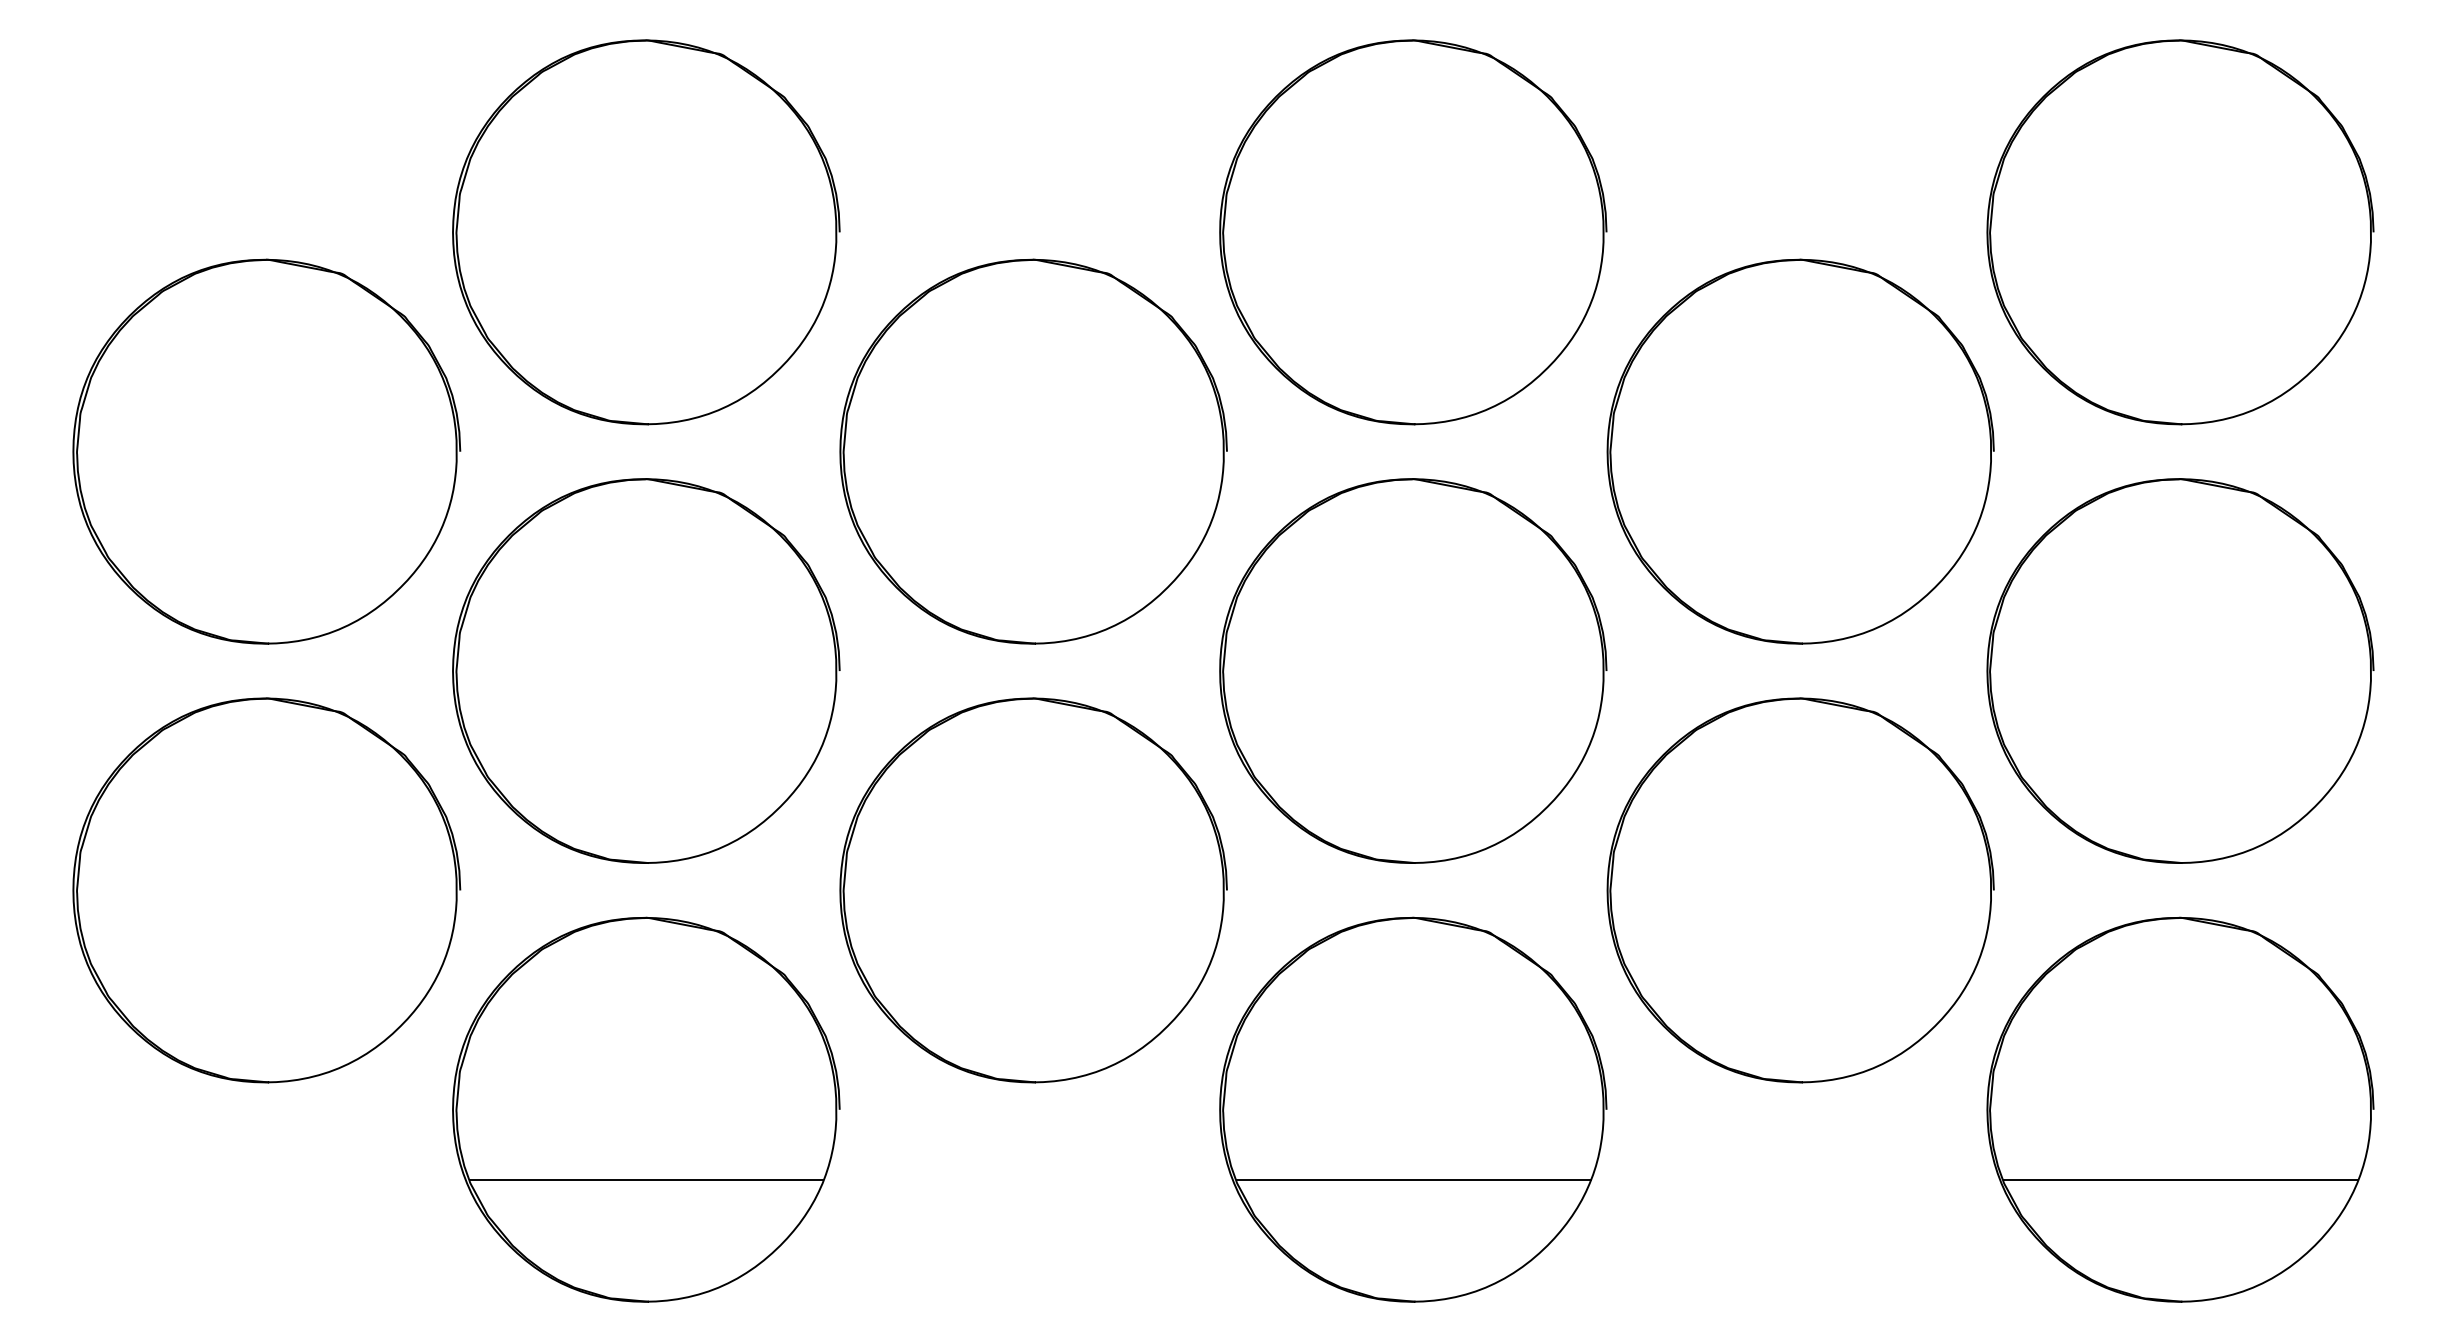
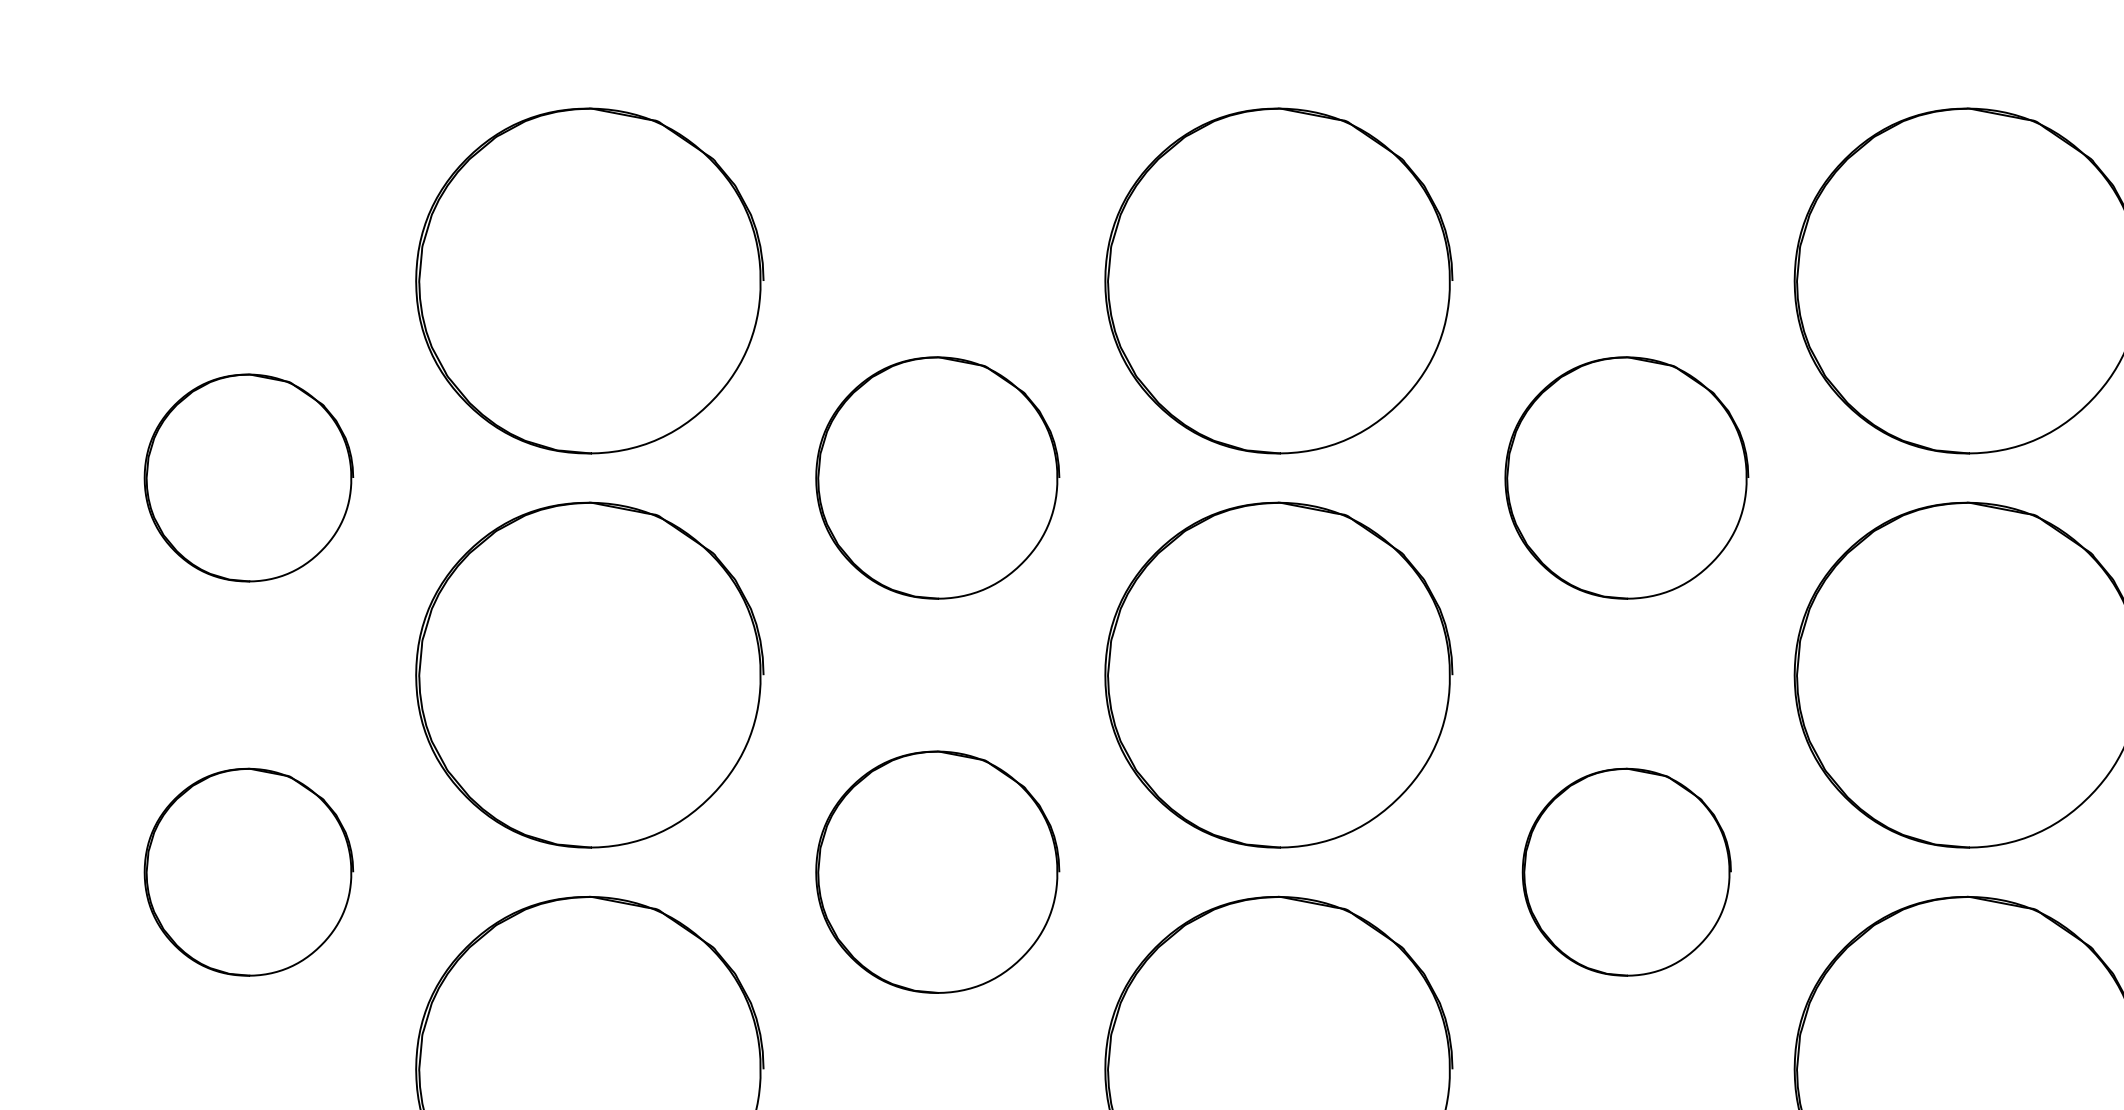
part: (266, 451) -> (248, 477), size x0.6
part: (1033, 451) -> (937, 477), size x0.7
part: (1800, 451) -> (1626, 477), size x0.7
part: (266, 890) -> (248, 872), size x0.6
part: (1033, 890) -> (937, 872), size x0.7
part: (1800, 890) -> (1626, 872), size x0.6

